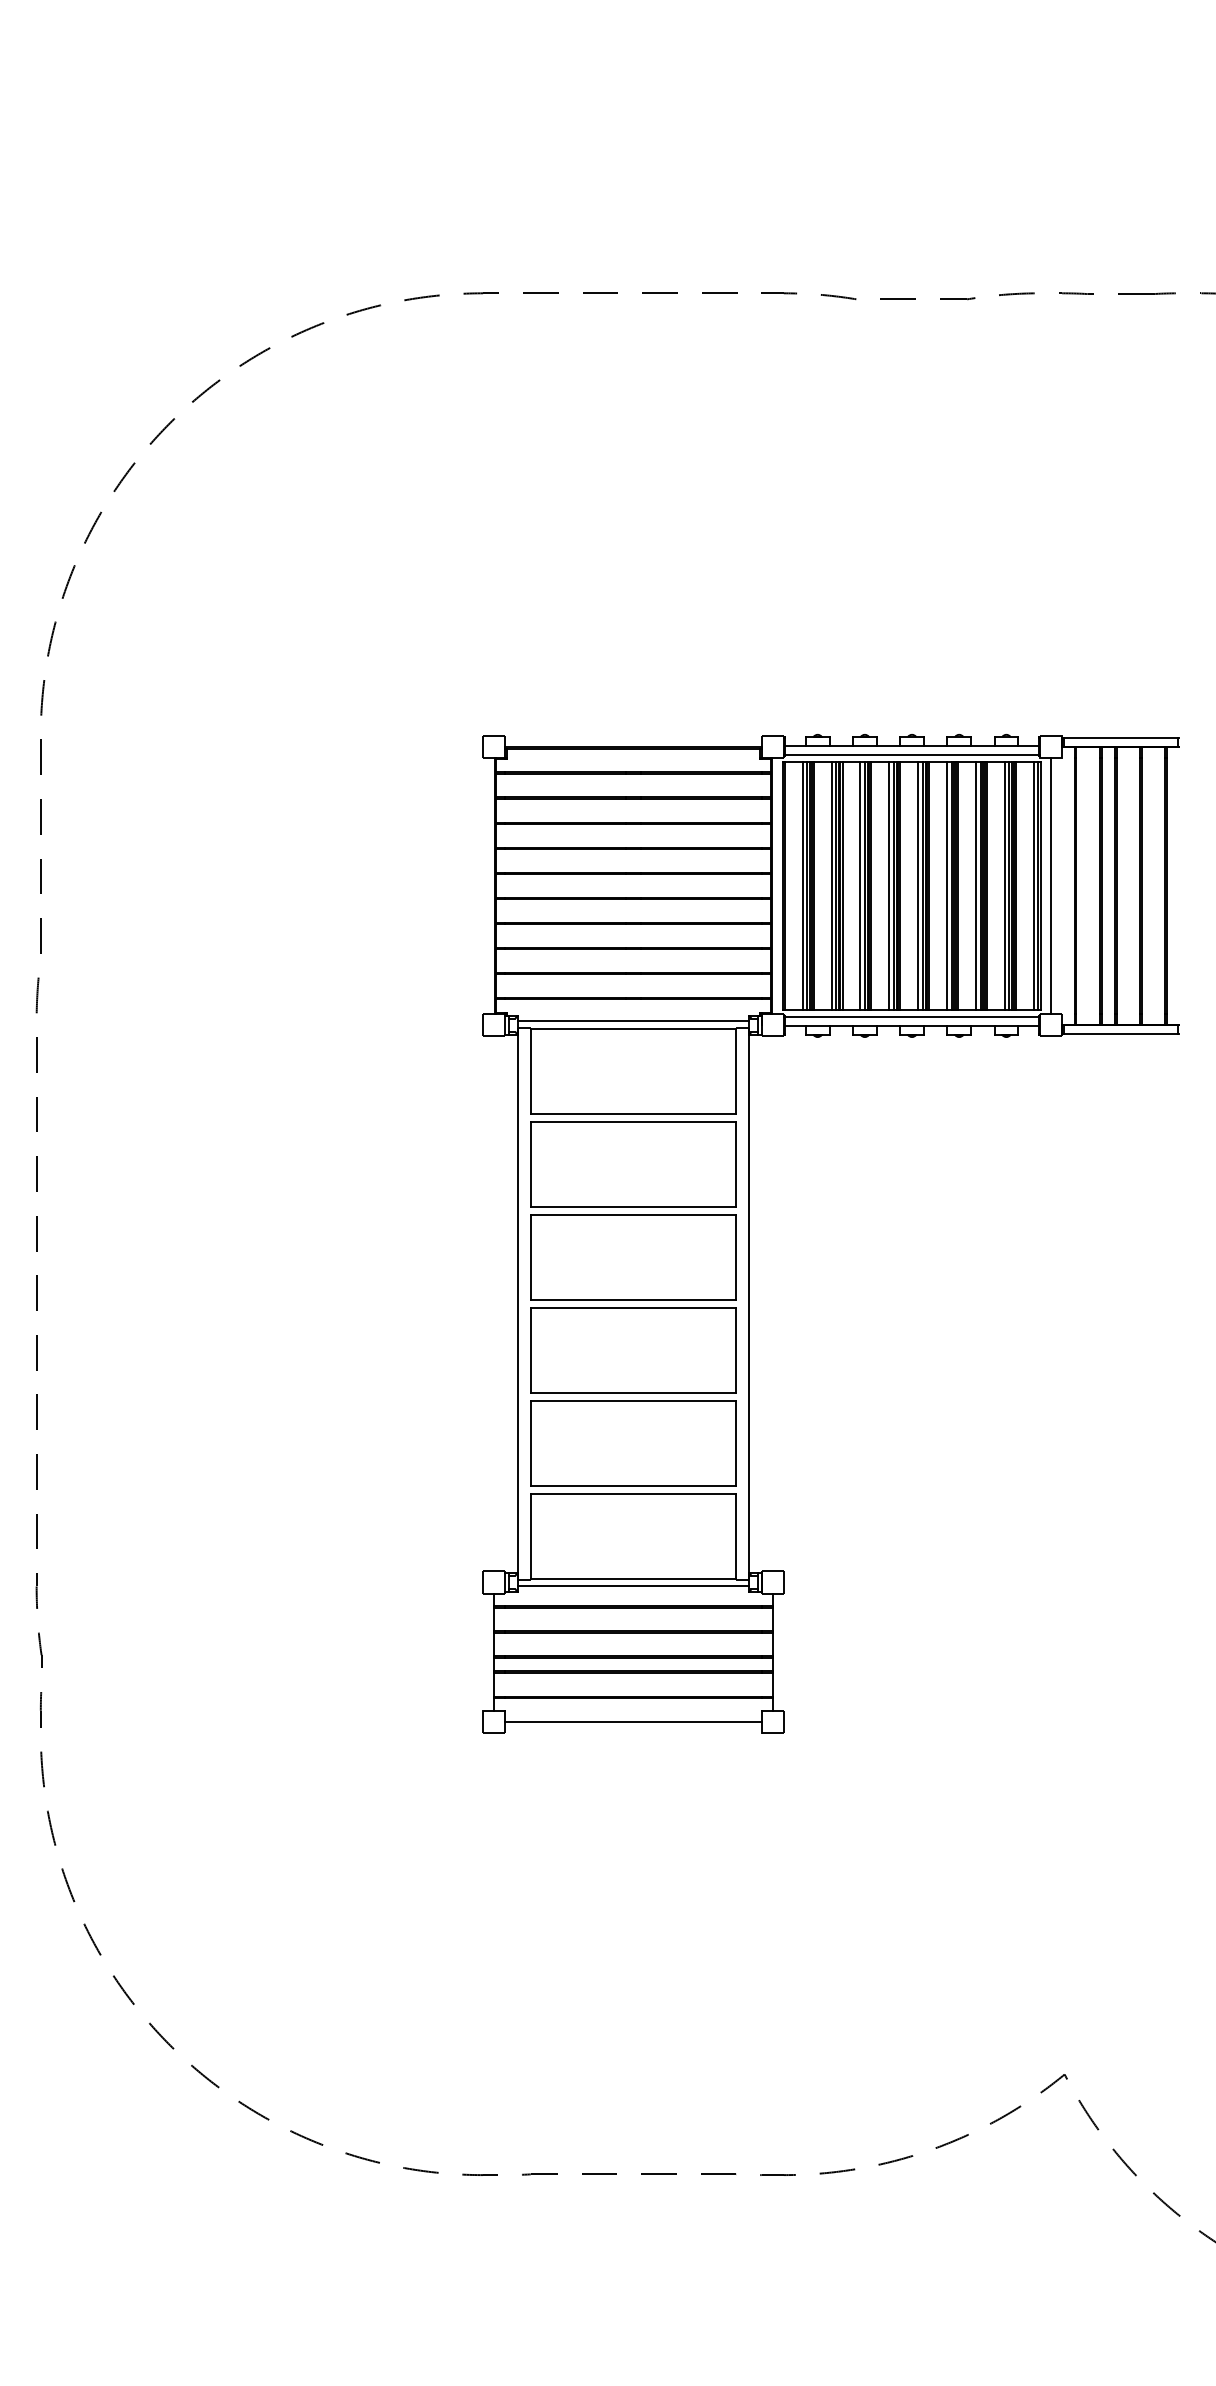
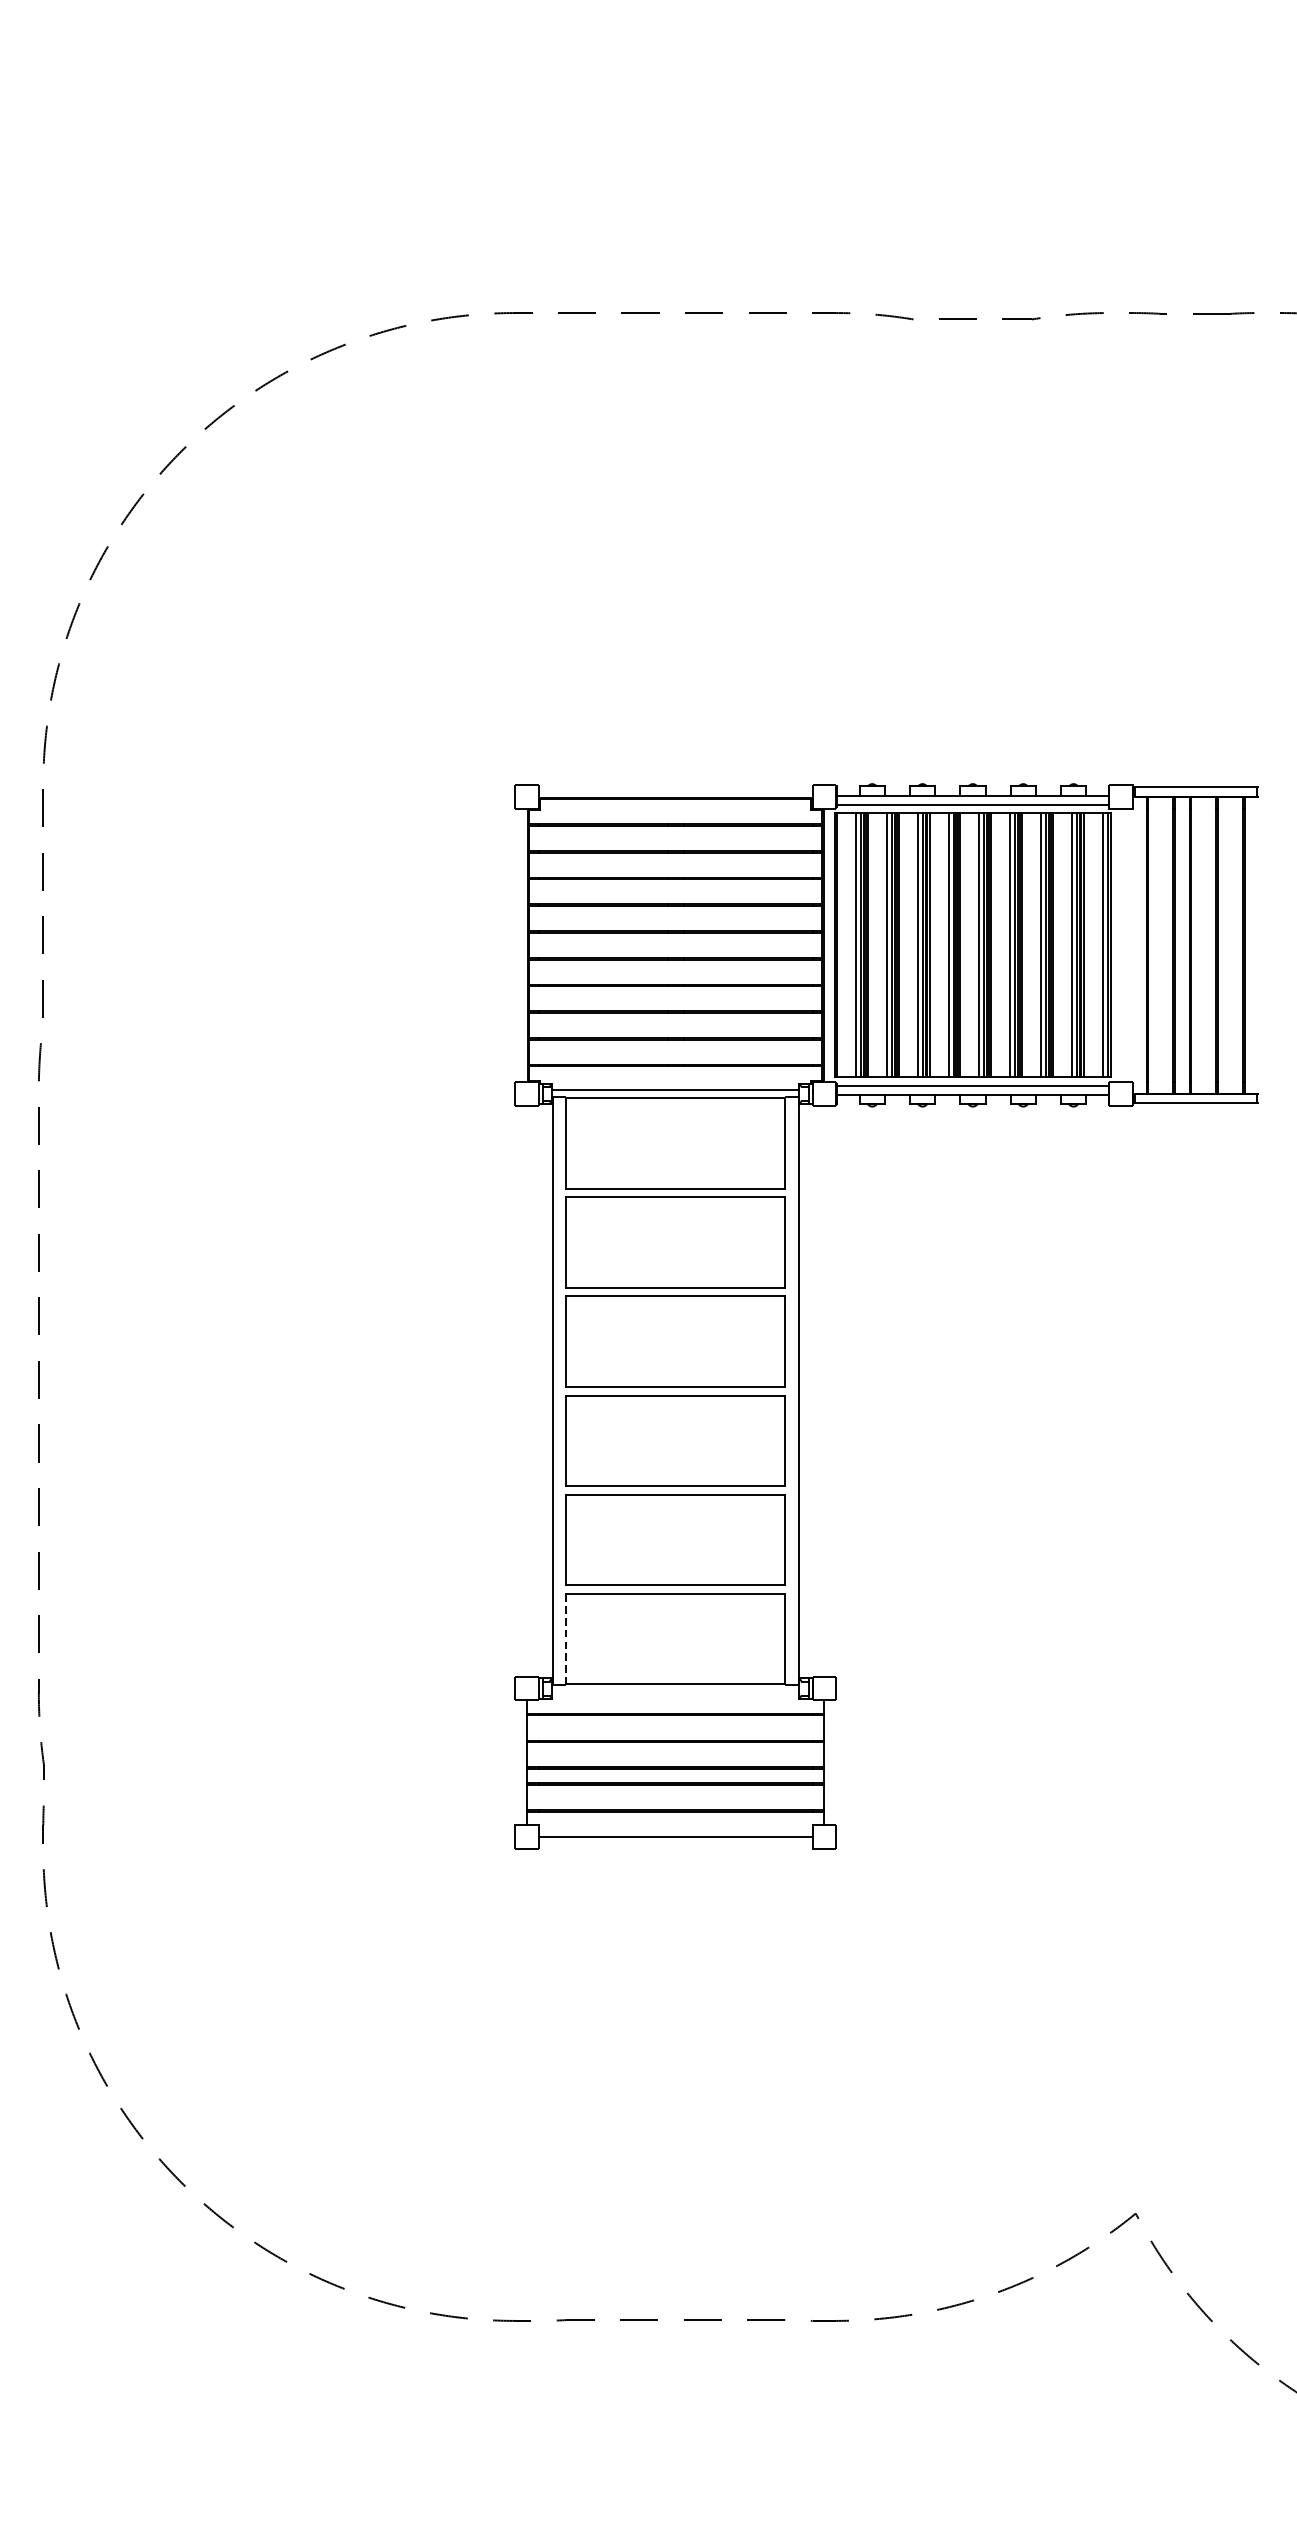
line: (1051, 885) -> (1121, 944), removed
line: (530, 1535) -> (565, 1638), solid -> dashed
line: (633, 1586) -> (675, 1692), removed

